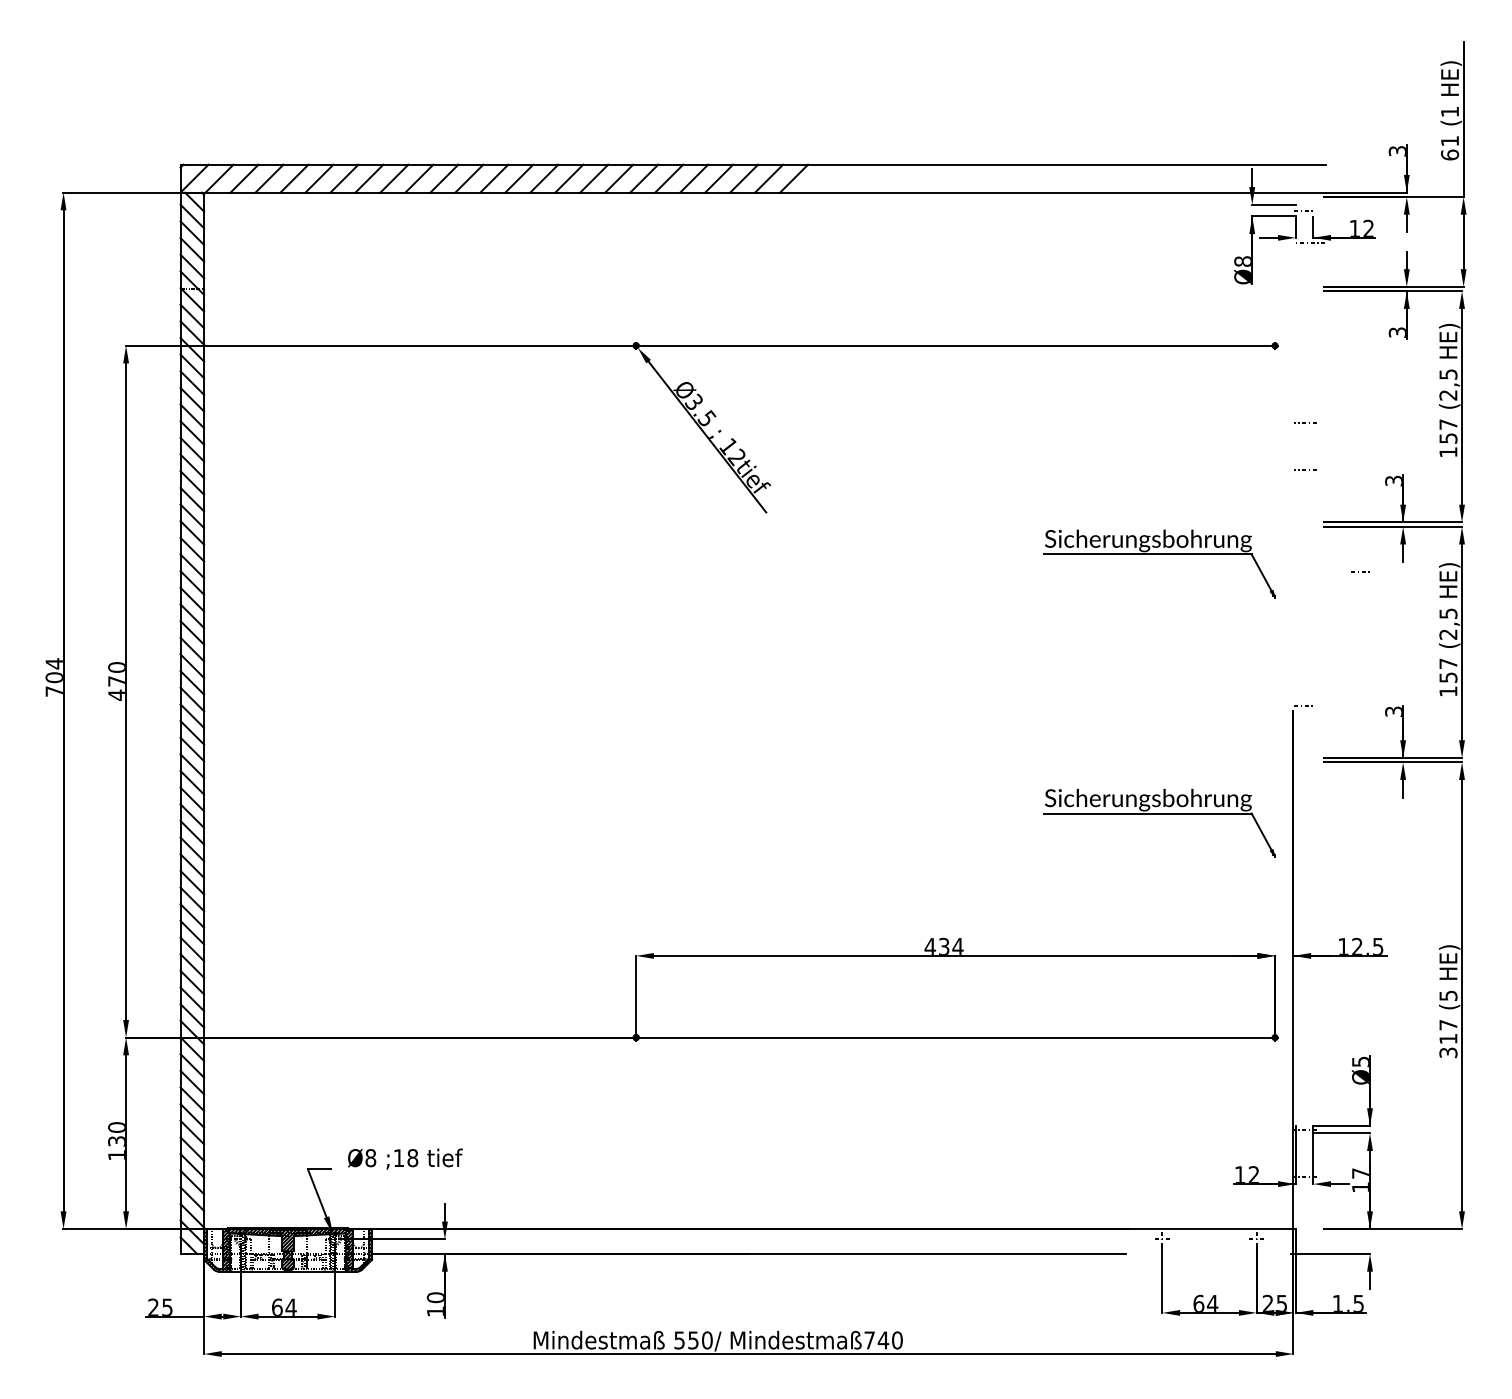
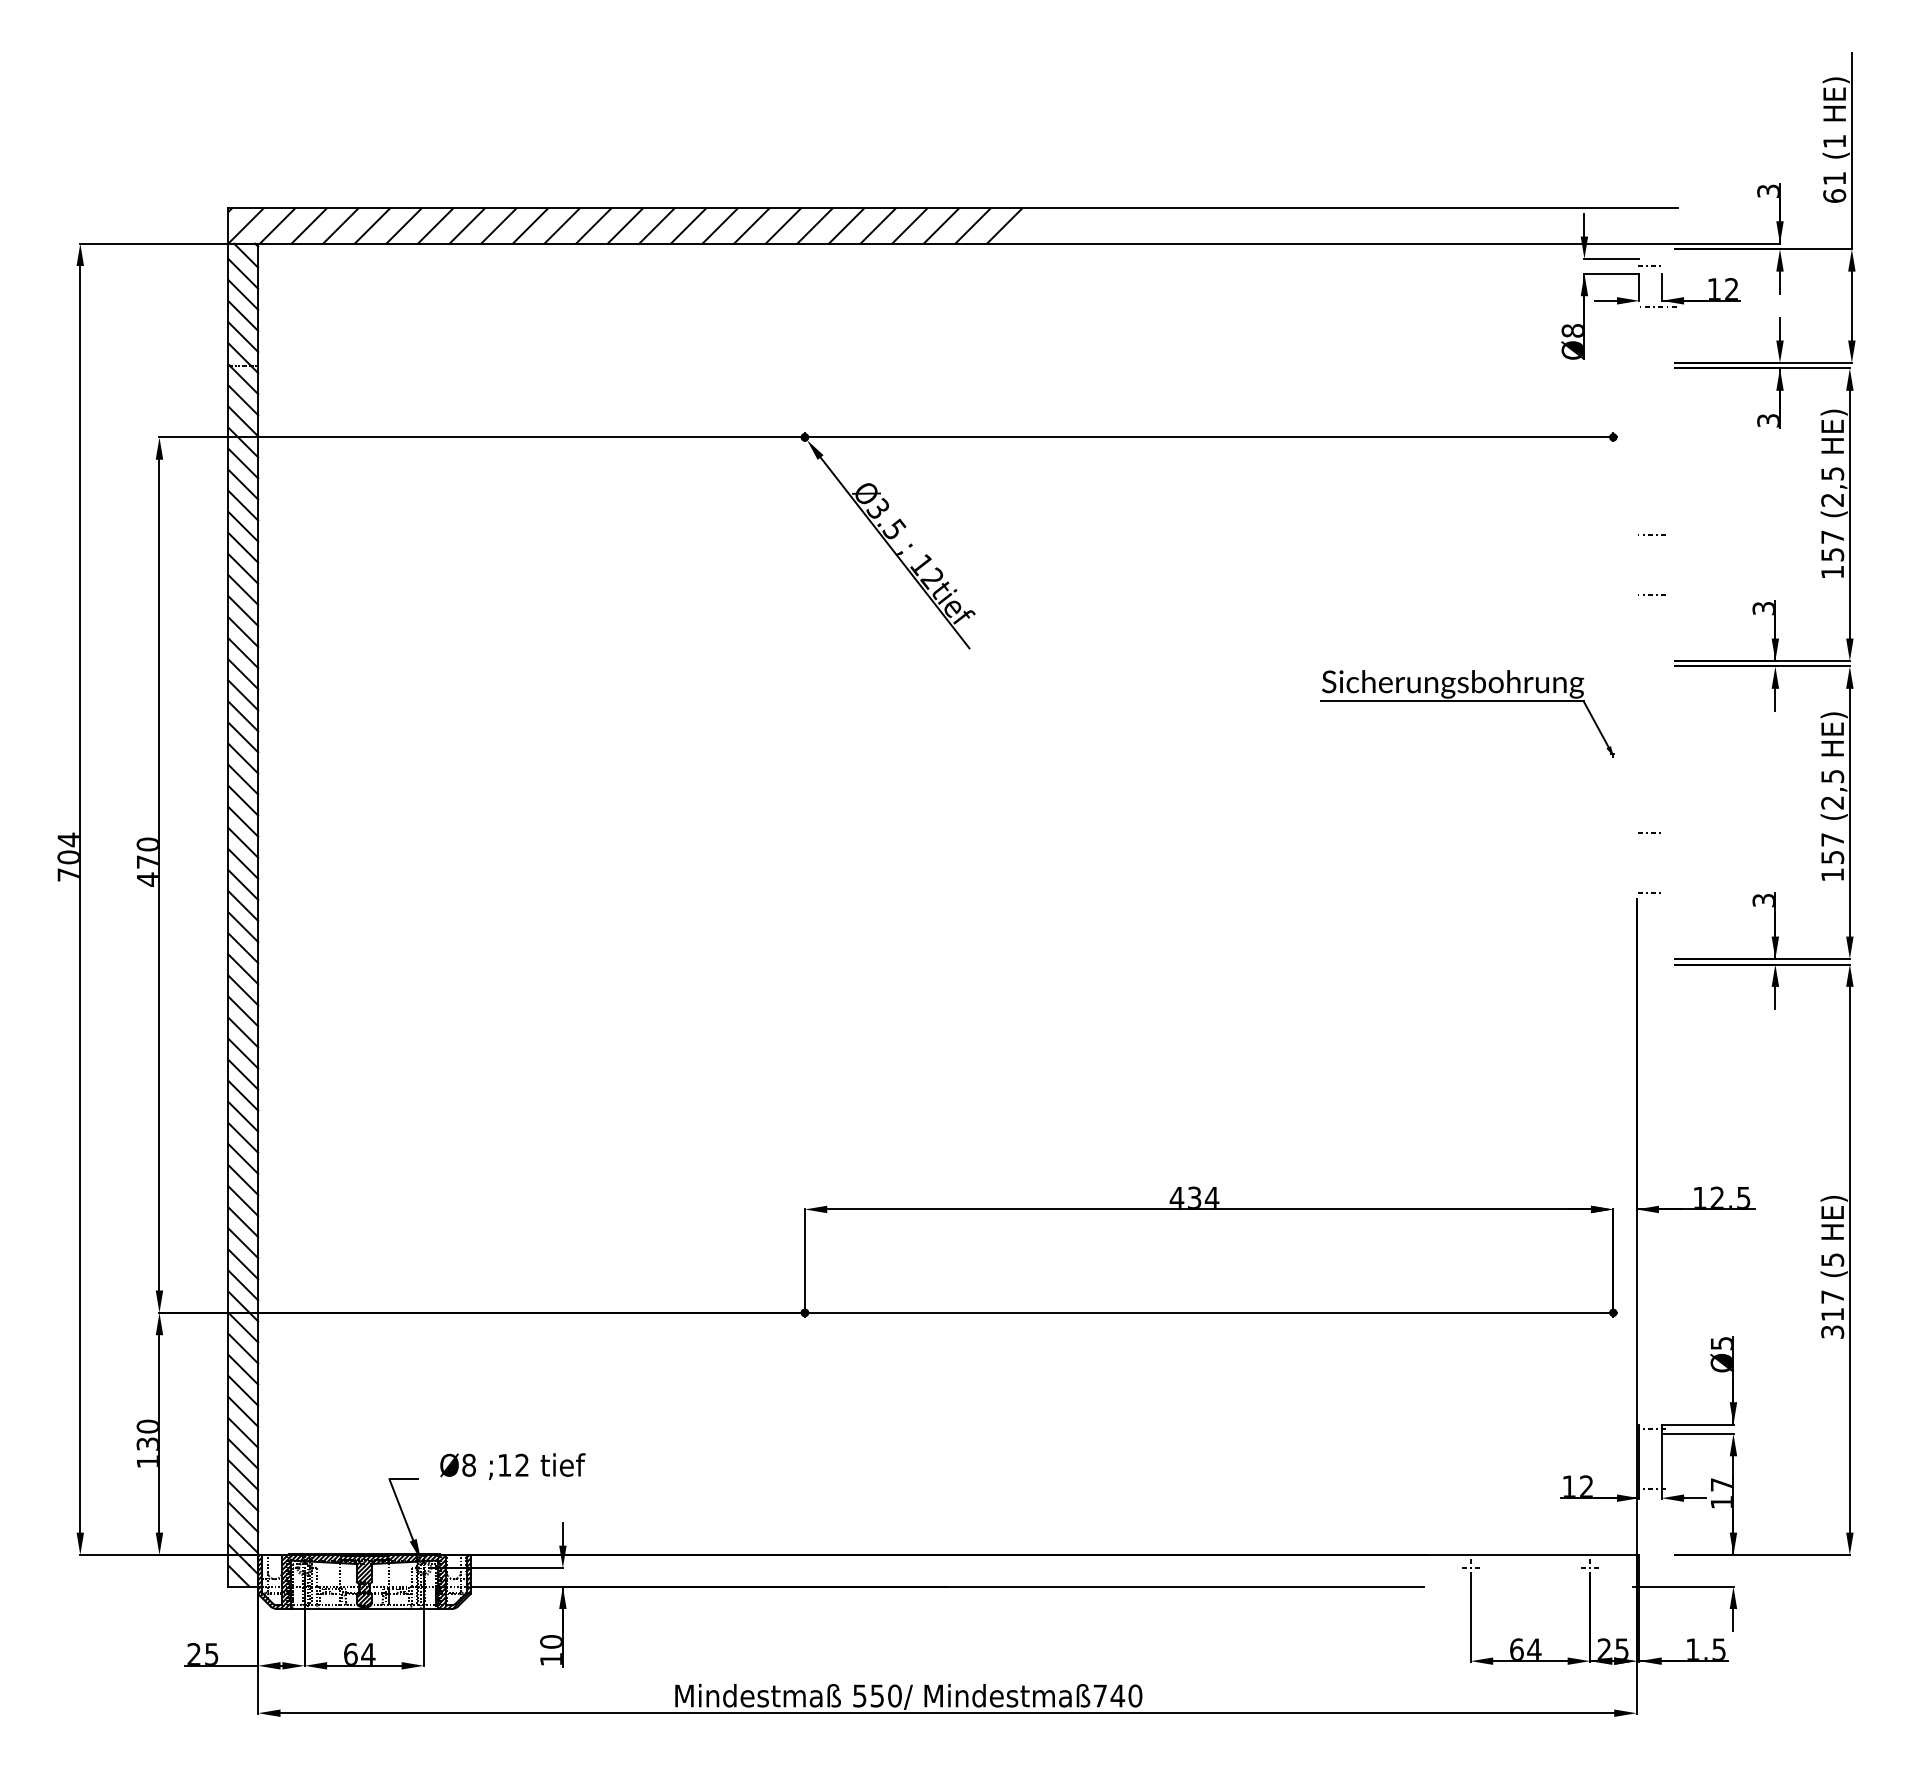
line: (1358, 571) -> (1647, 832), moved
part: (1159, 813) -> (1467, 1029), removed
text: (413, 1157) -> (522, 1464), ;18 -> ;12

